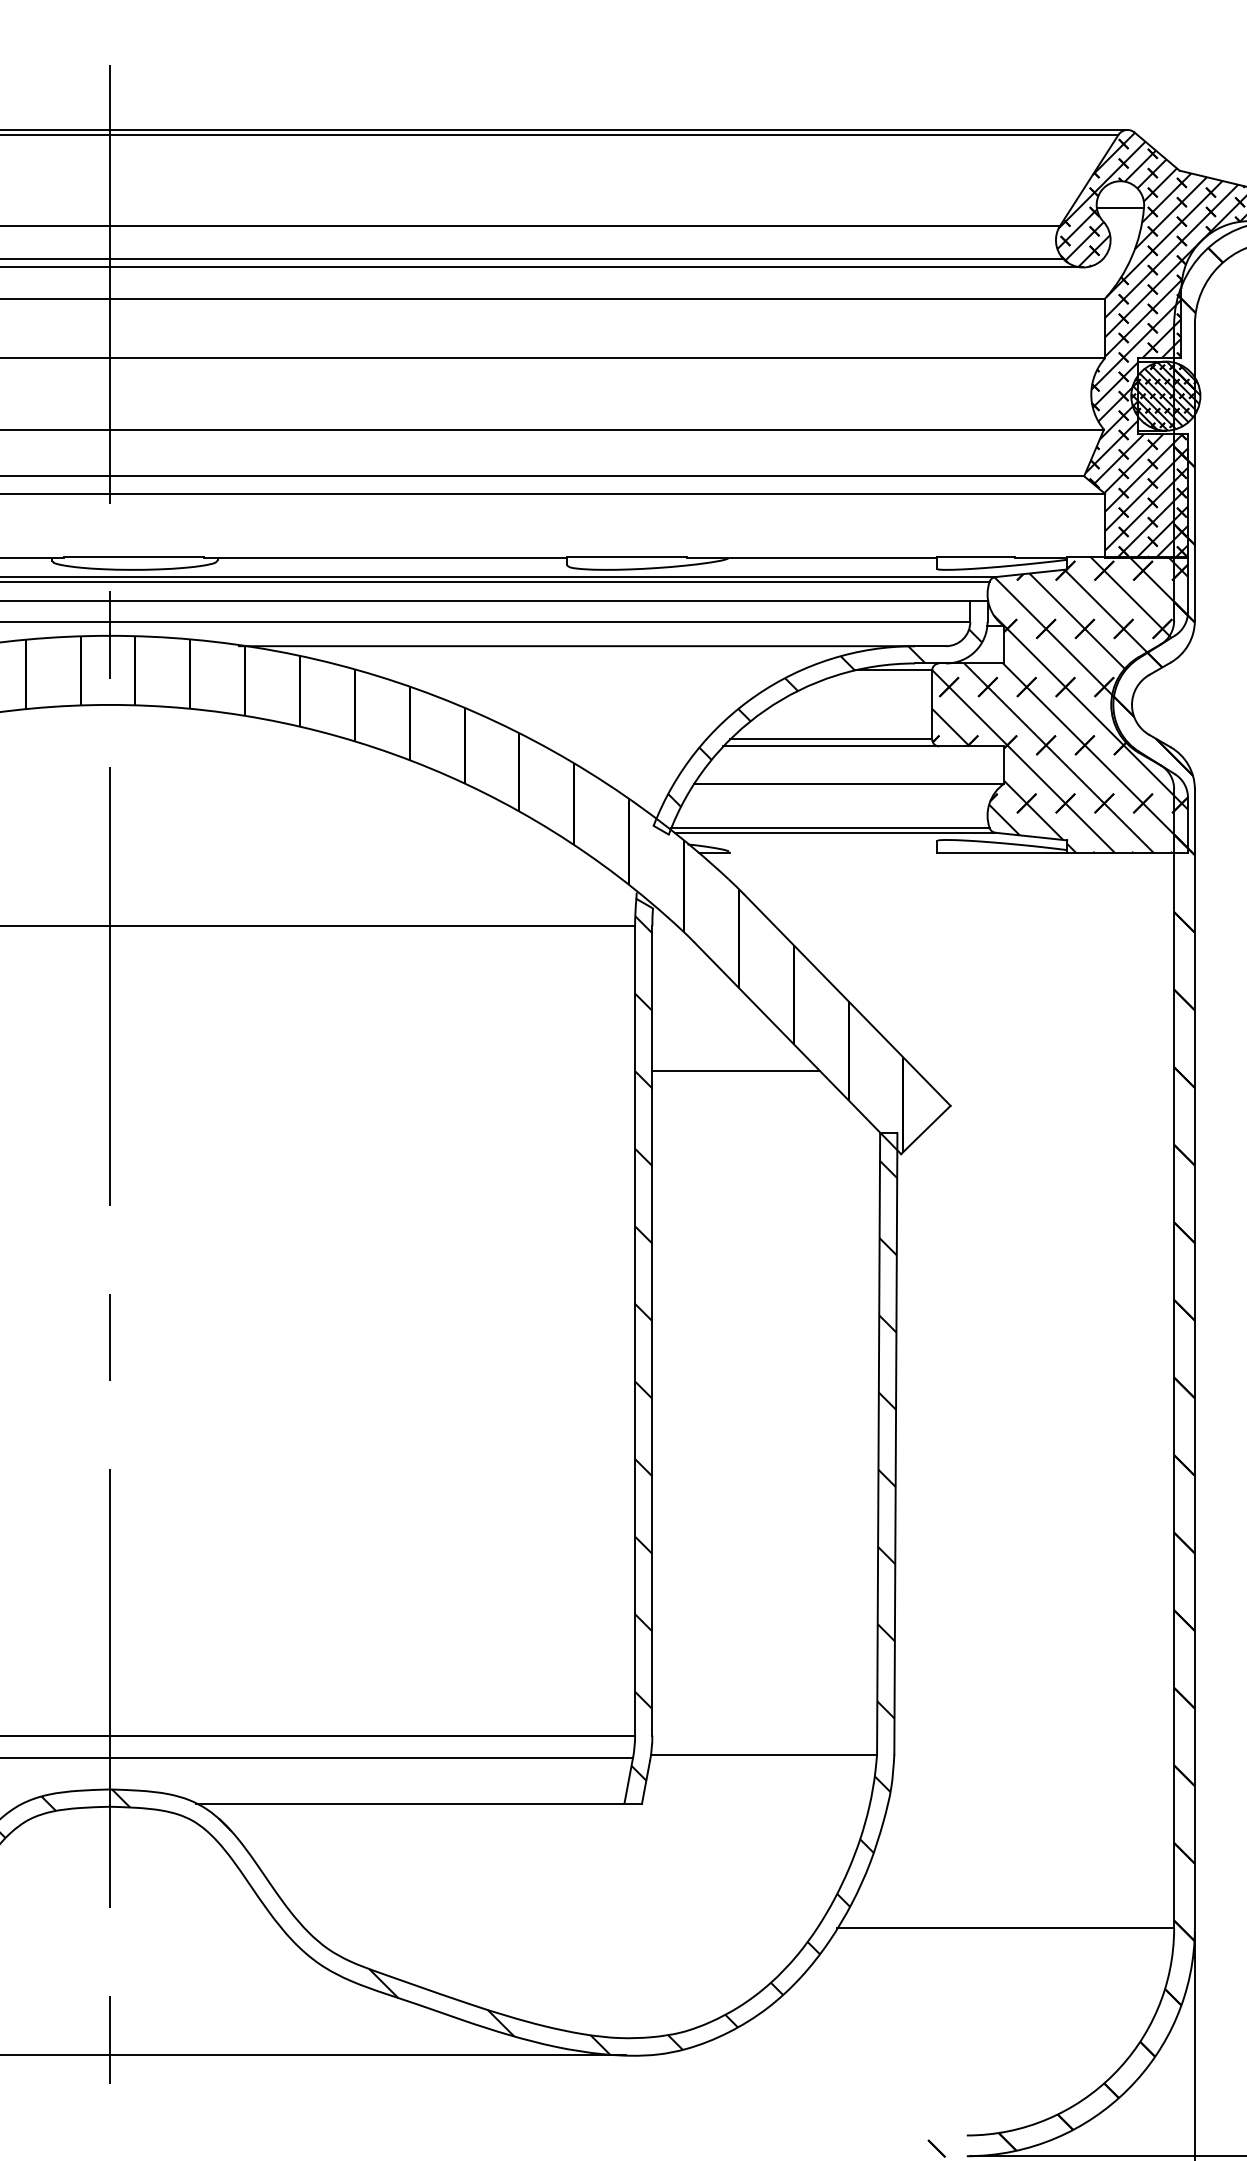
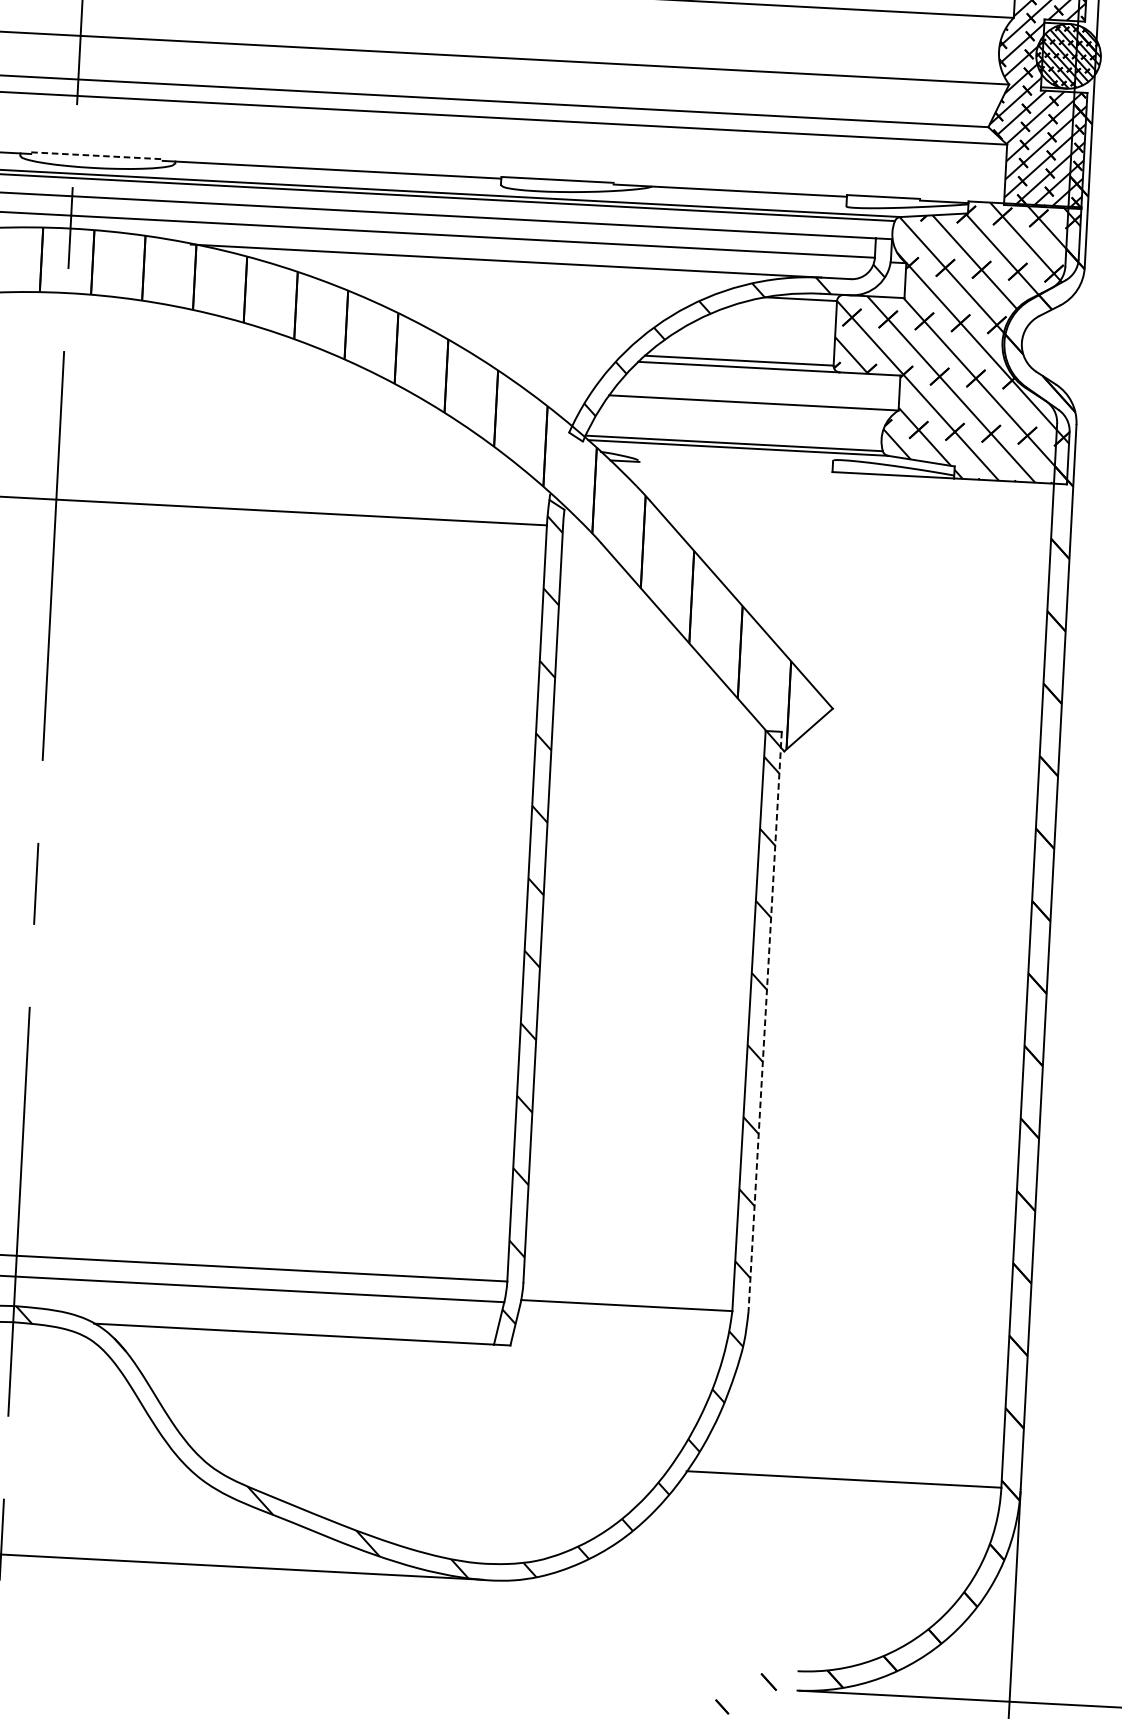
line: (134, 556) -> (97, 155), solid -> dashed
line: (736, 1071) -> (634, 666), removed
line: (895, 1444) -> (764, 1022), solid -> dashed

